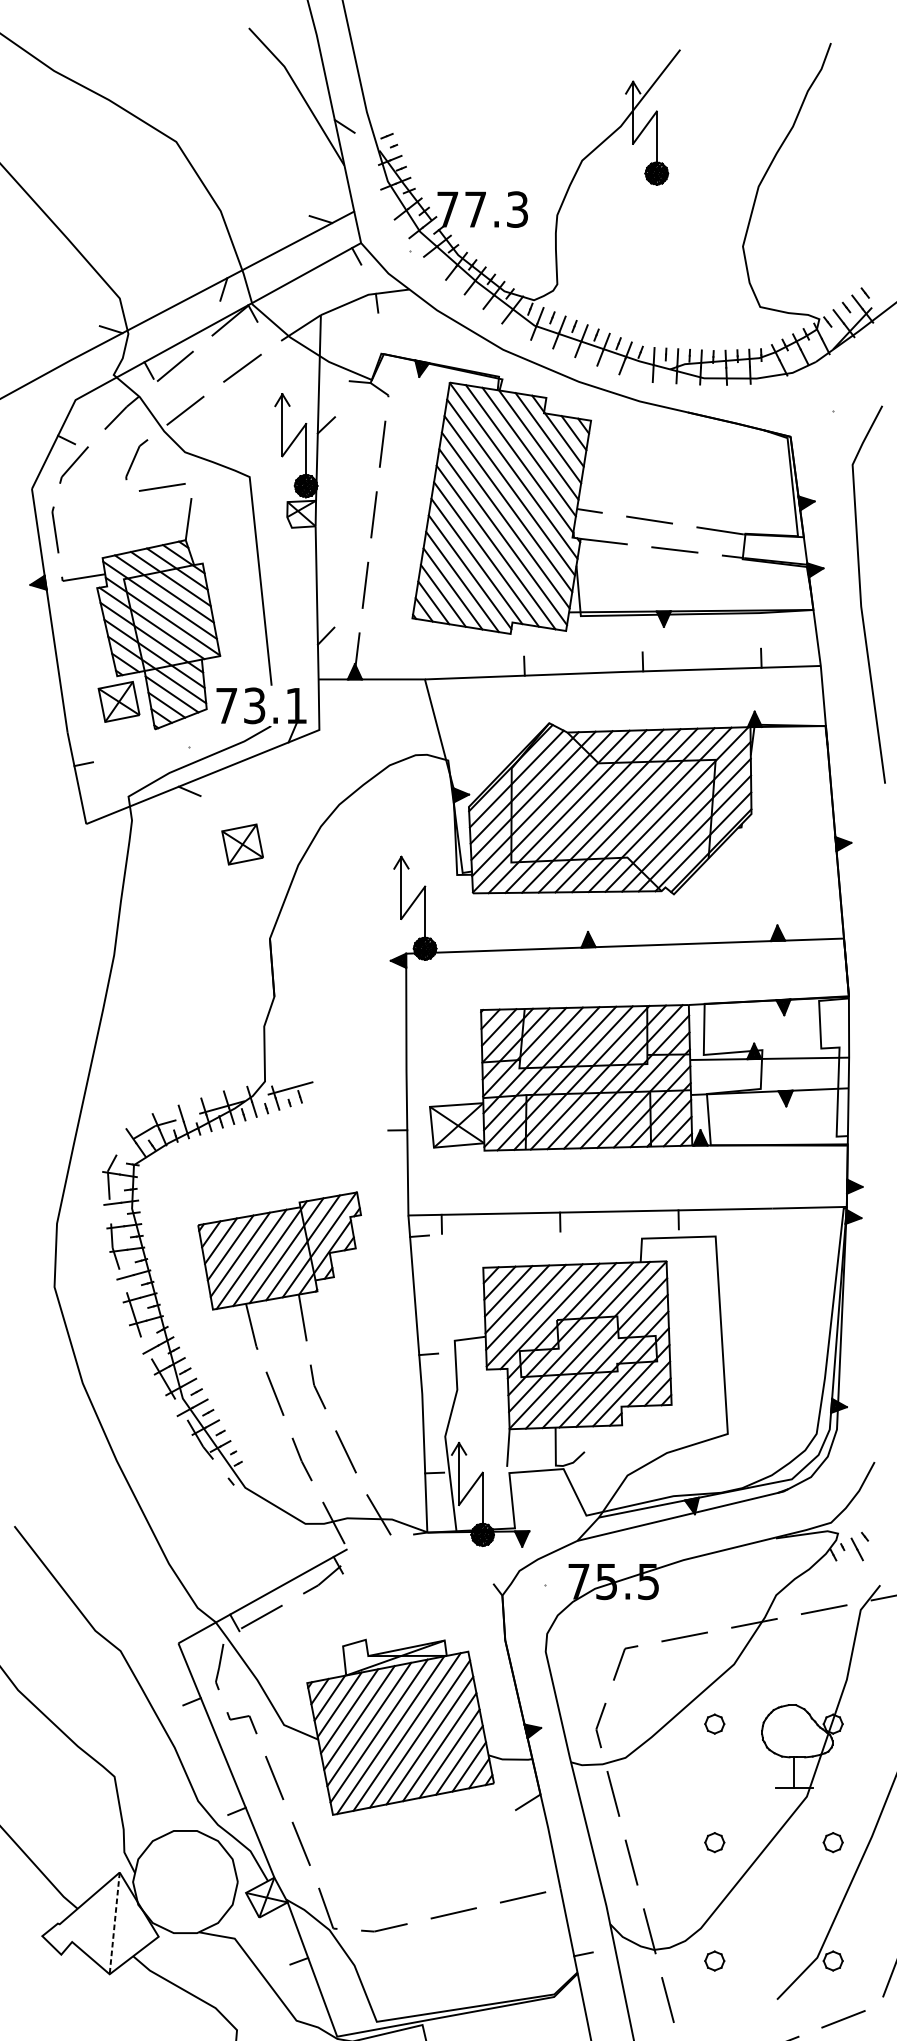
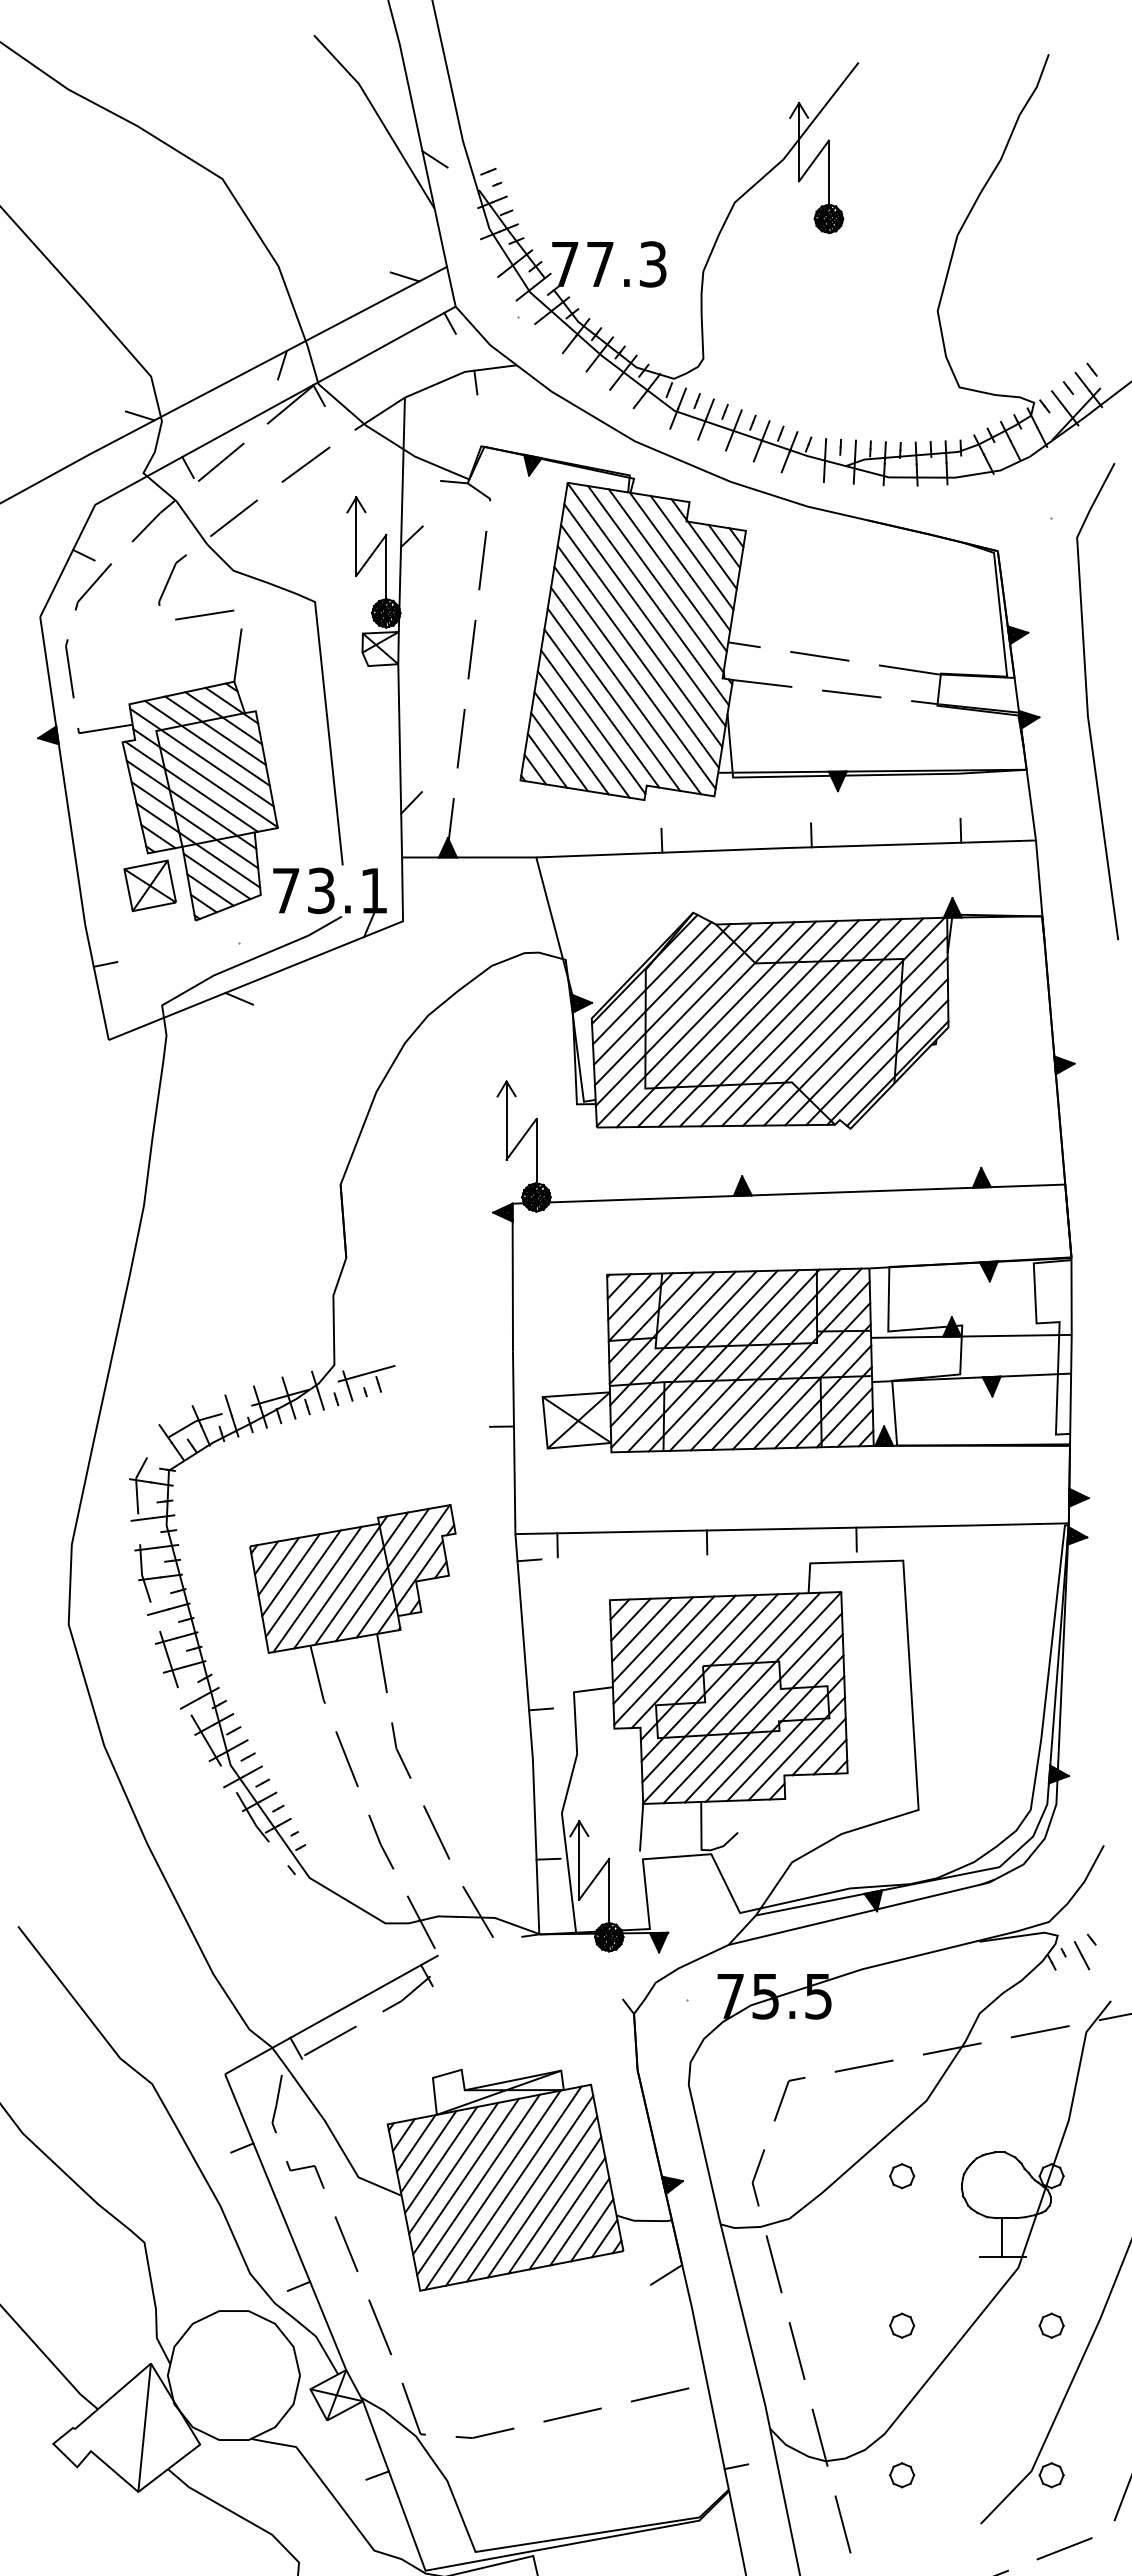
line: (861, 596) -> (1088, 703), moved
part: (242, 844) -> (305, 1065), removed
line: (114, 1923) -> (144, 2427), dashed -> solid

